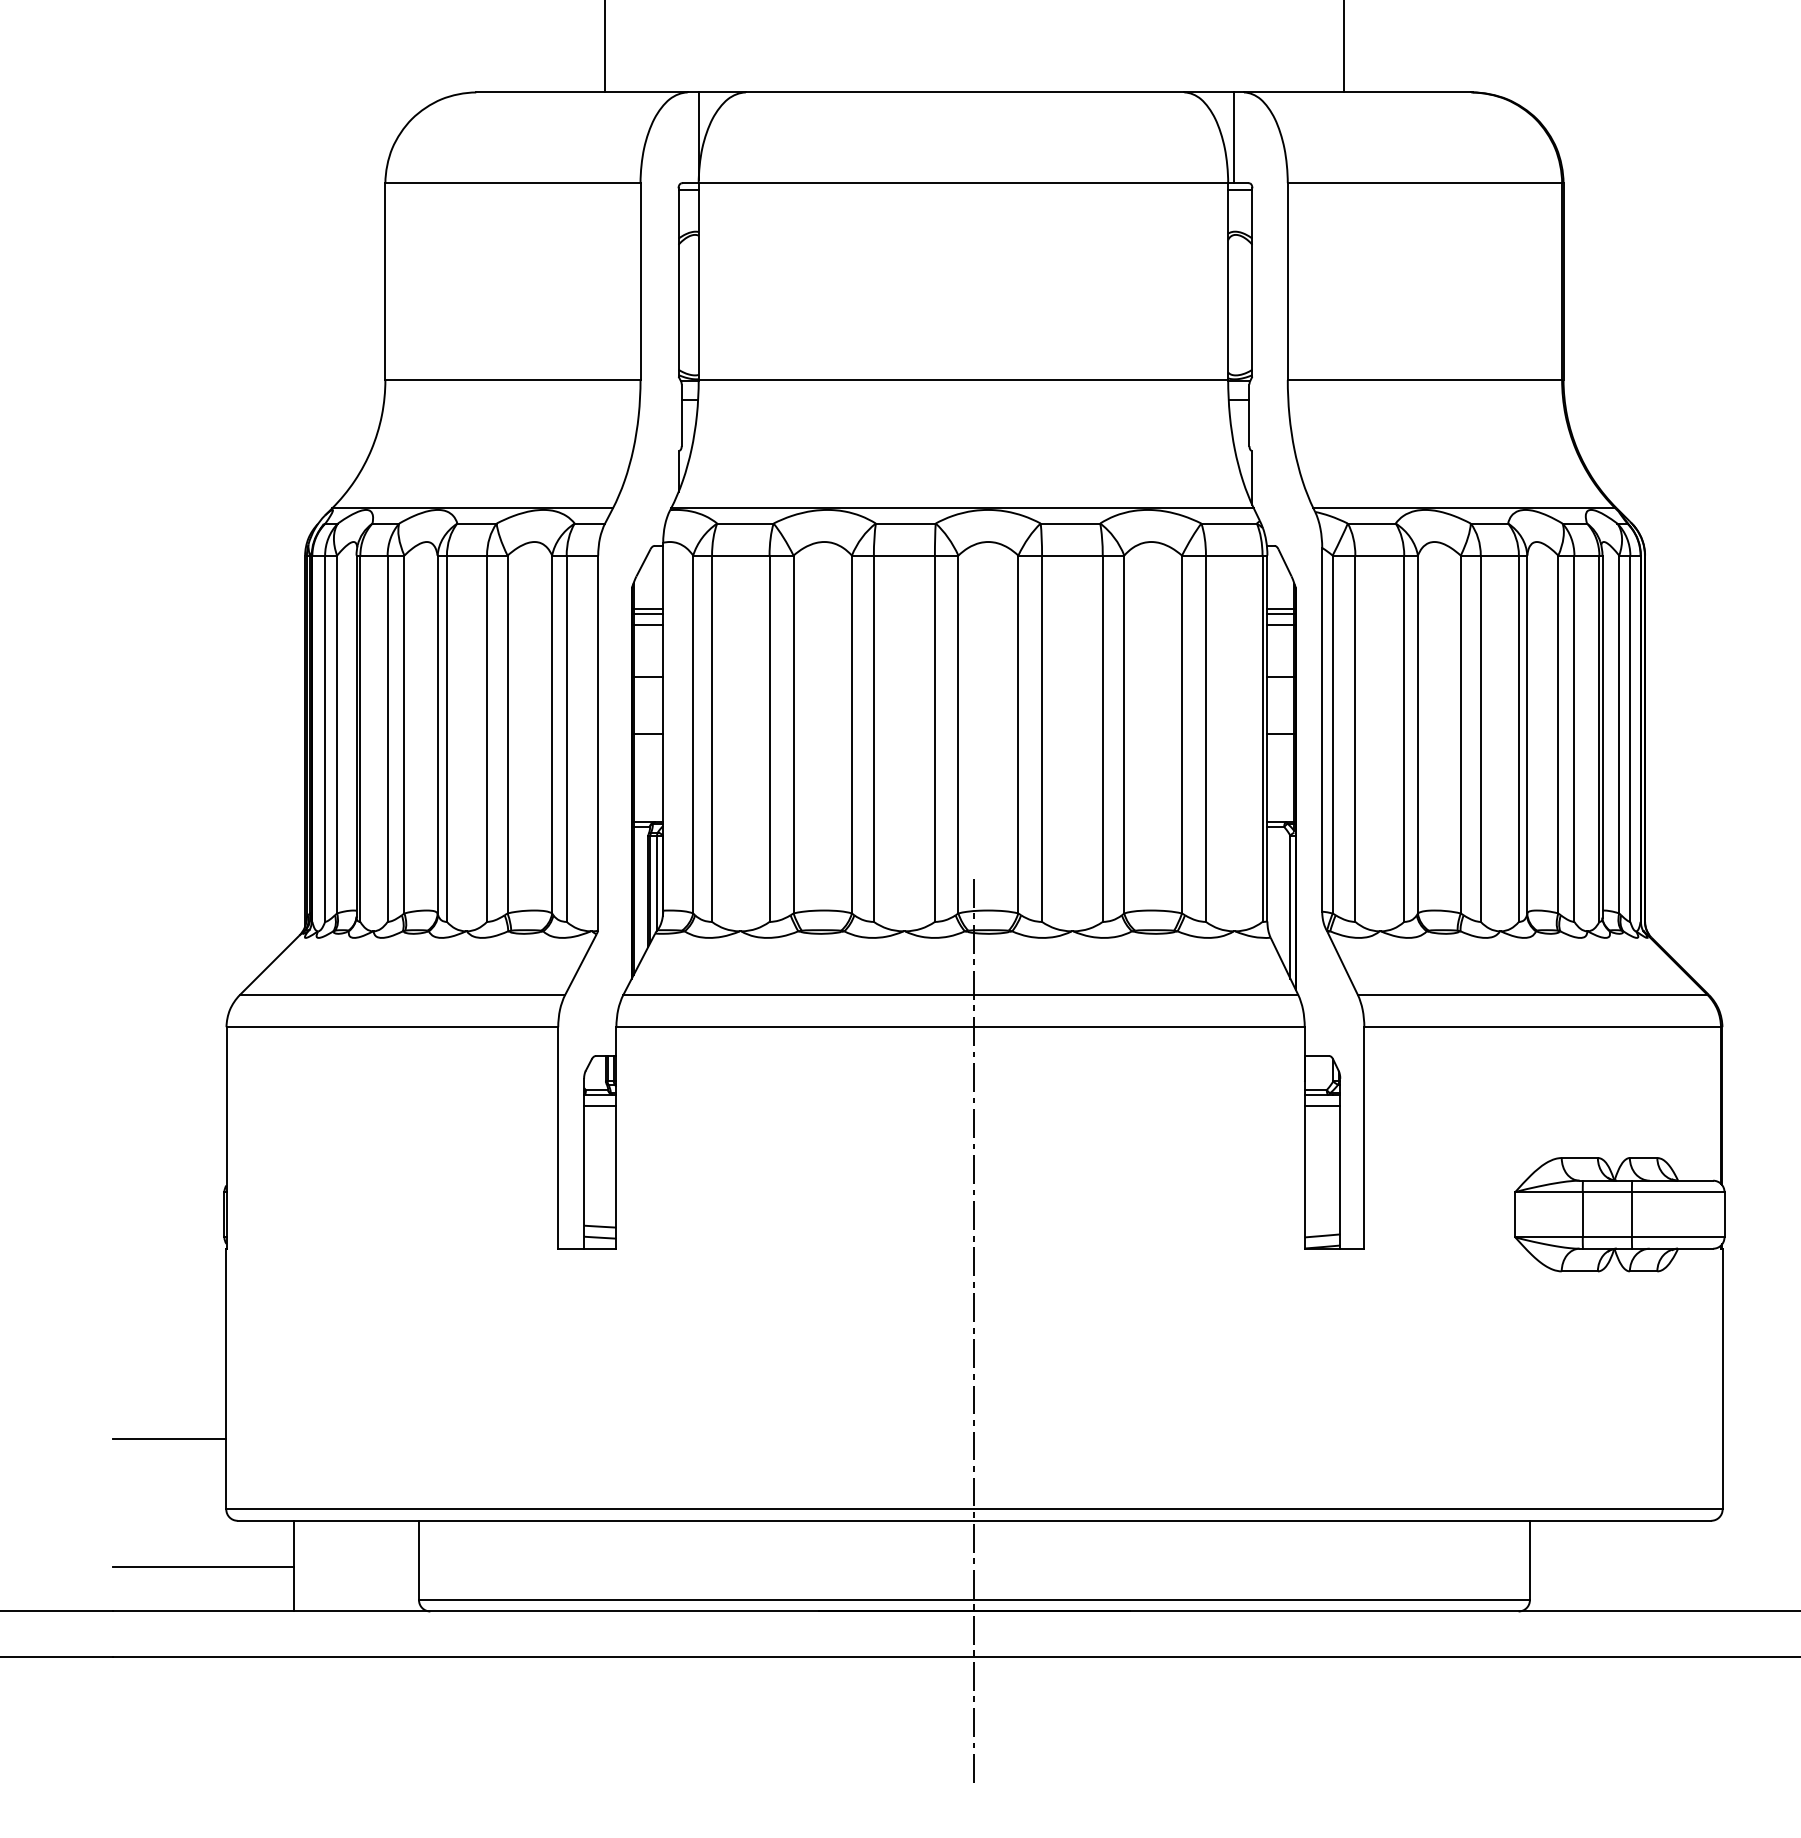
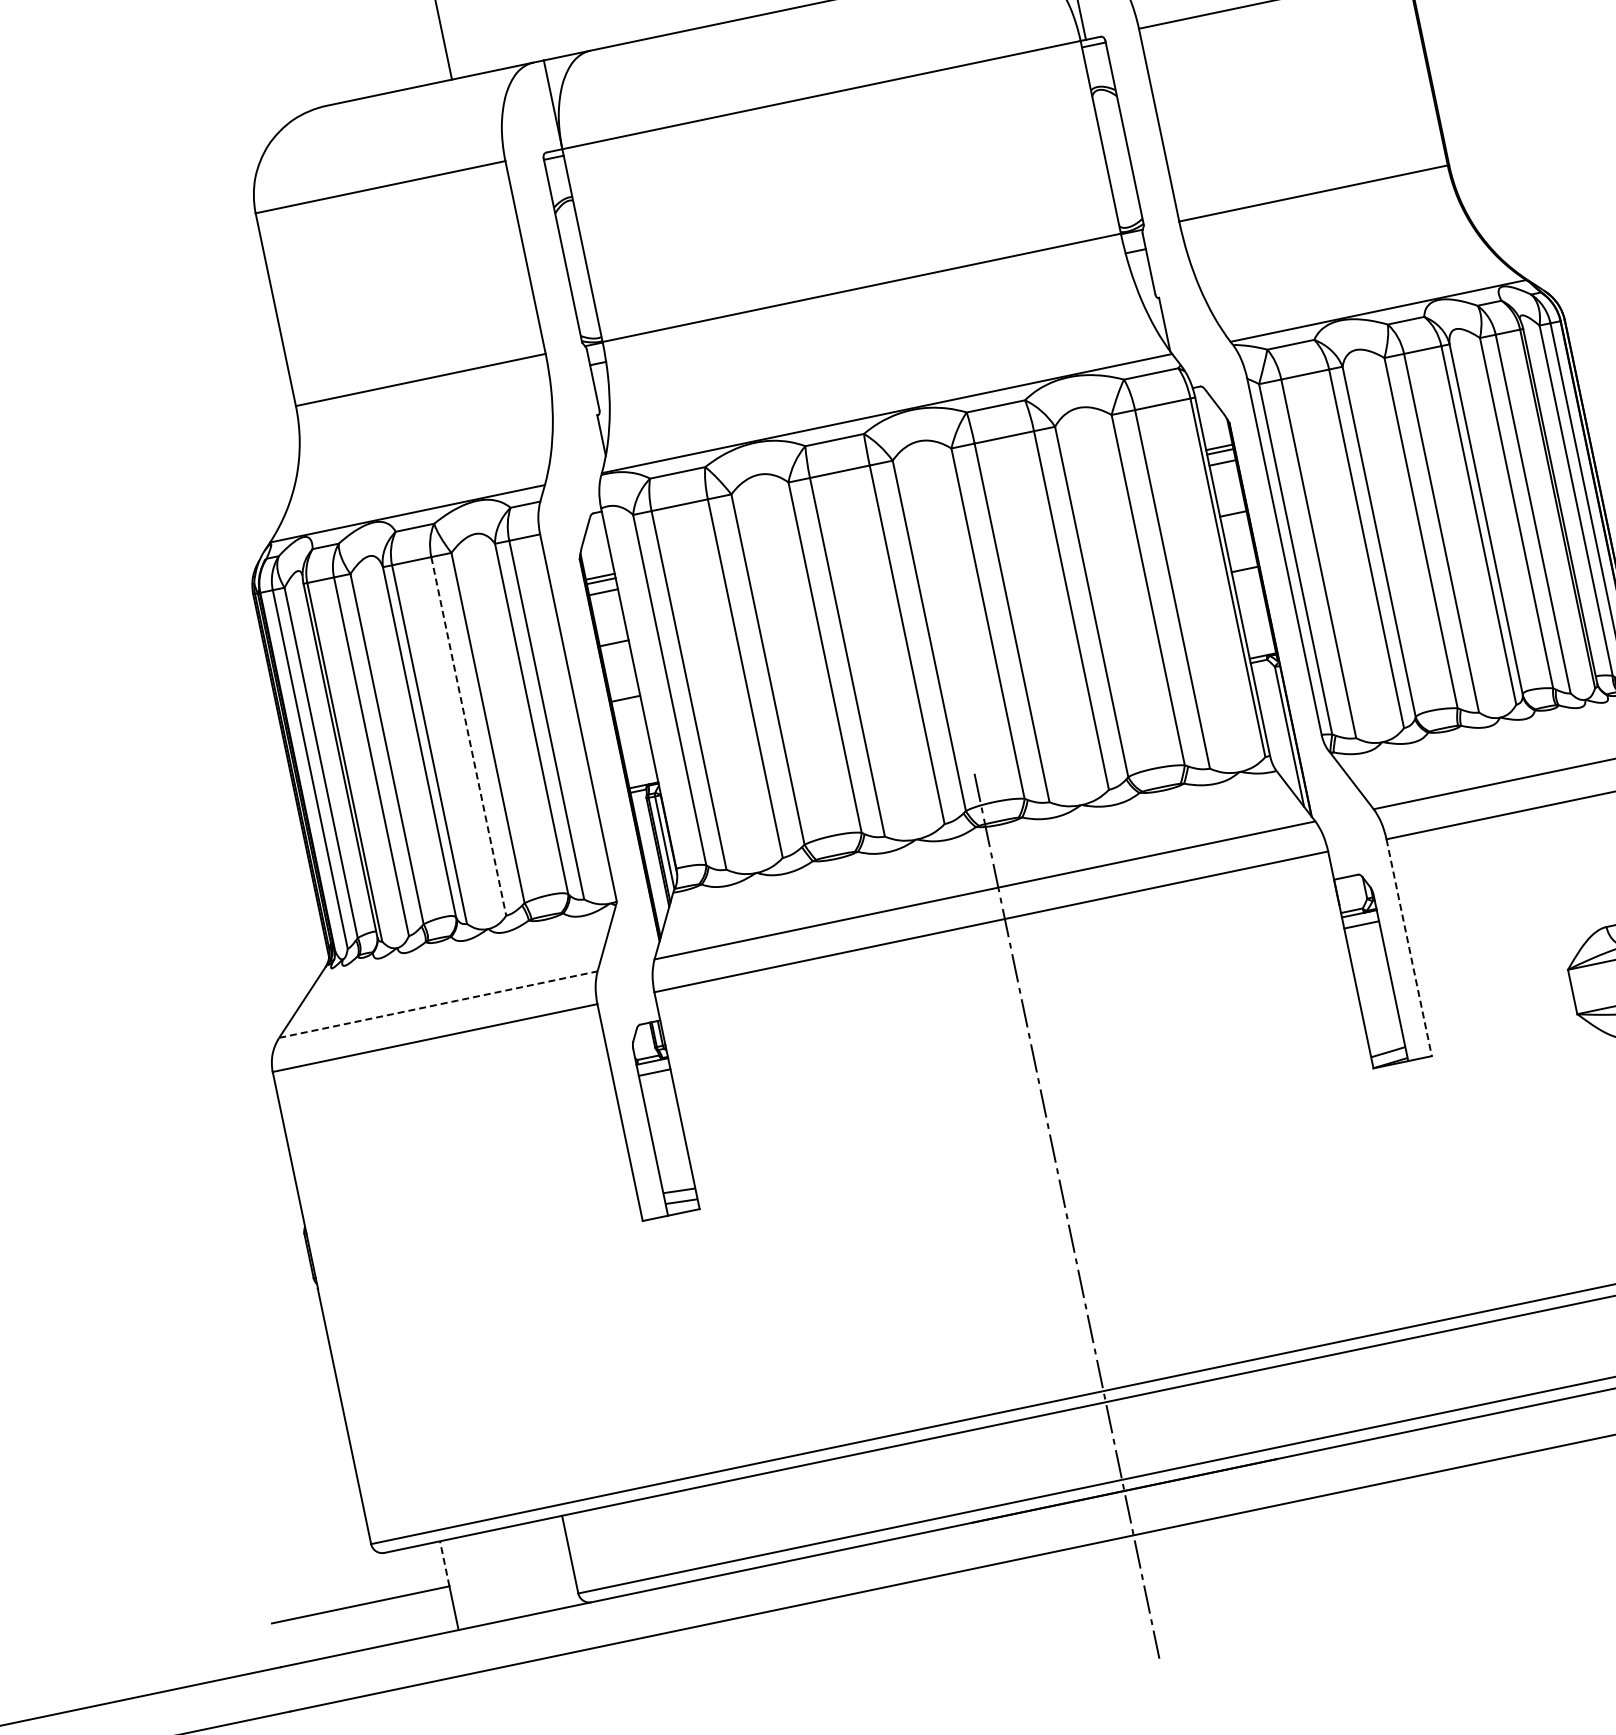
line: (487, 739) -> (469, 737), solid -> dashed
line: (402, 995) -> (438, 1004), solid -> dashed
line: (1364, 1137) -> (1409, 947), solid -> dashed
line: (169, 1438) -> (301, 1486), removed
line: (294, 1543) -> (444, 1563), solid -> dashed

